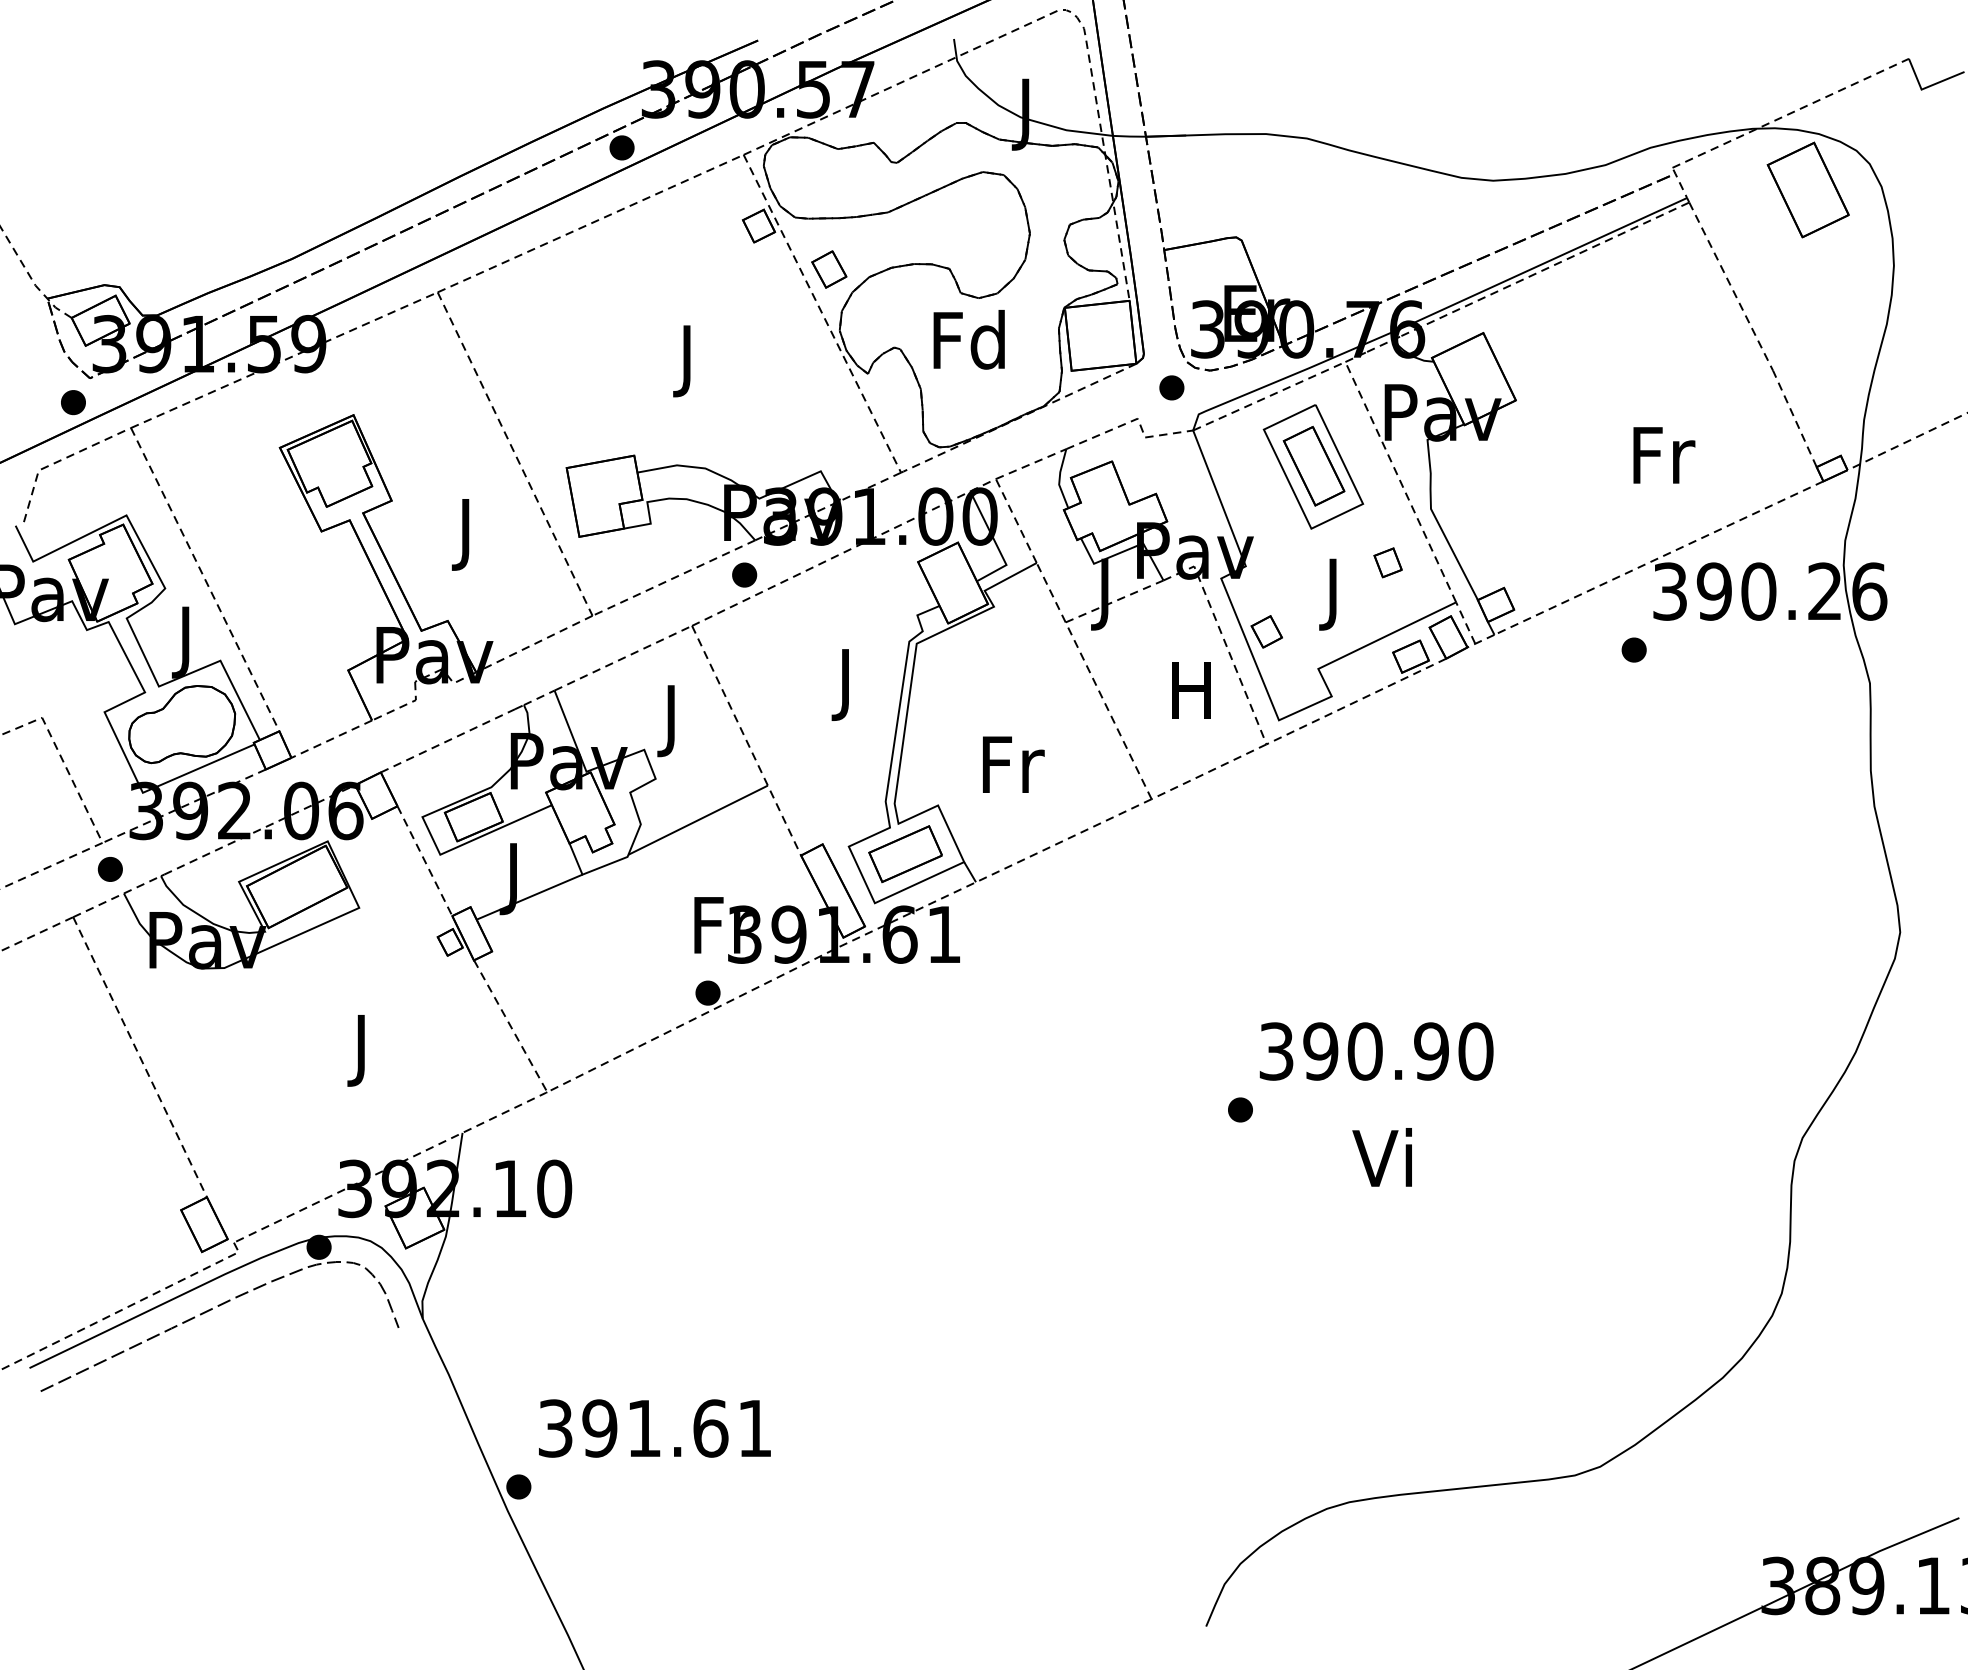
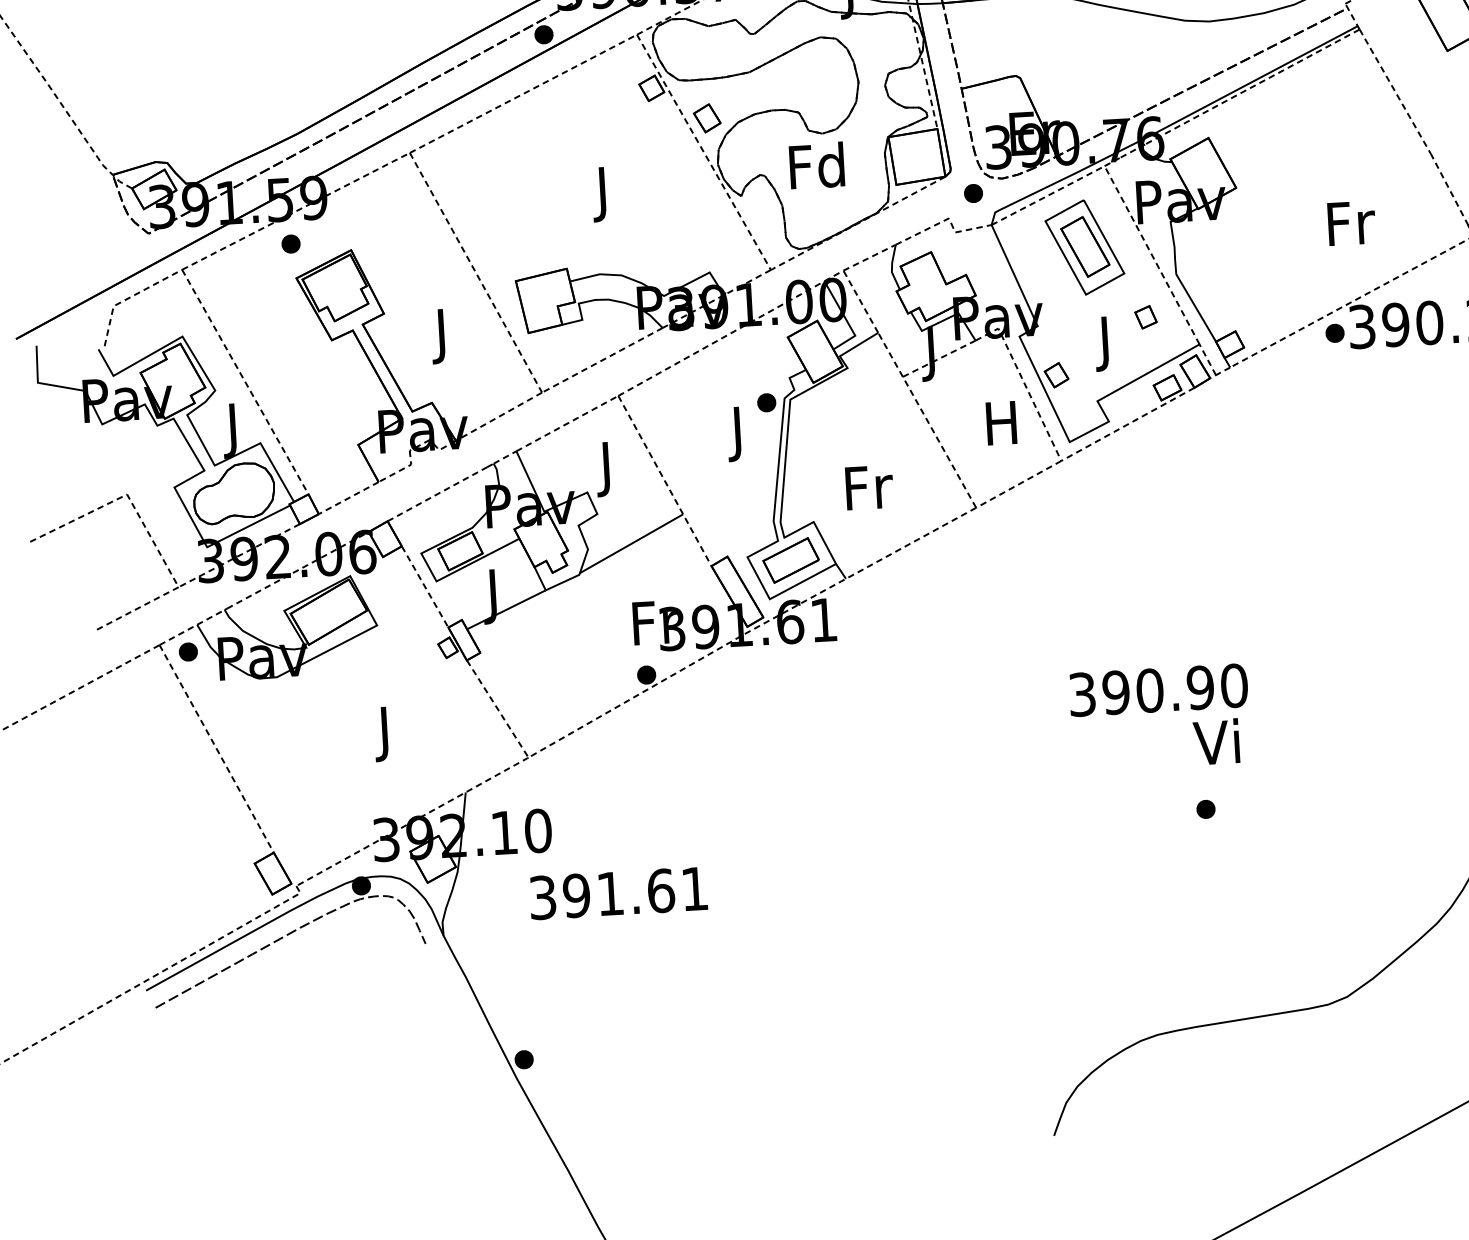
part: (73, 402) -> (291, 244), moved
part: (744, 574) -> (766, 402), moved
part: (1633, 649) -> (1334, 332), moved
part: (109, 869) -> (187, 652), moved
part: (1240, 1109) -> (1205, 809), moved
text: (1381, 1157) -> (1215, 741), moved
text: (654, 1428) -> (618, 893), moved

